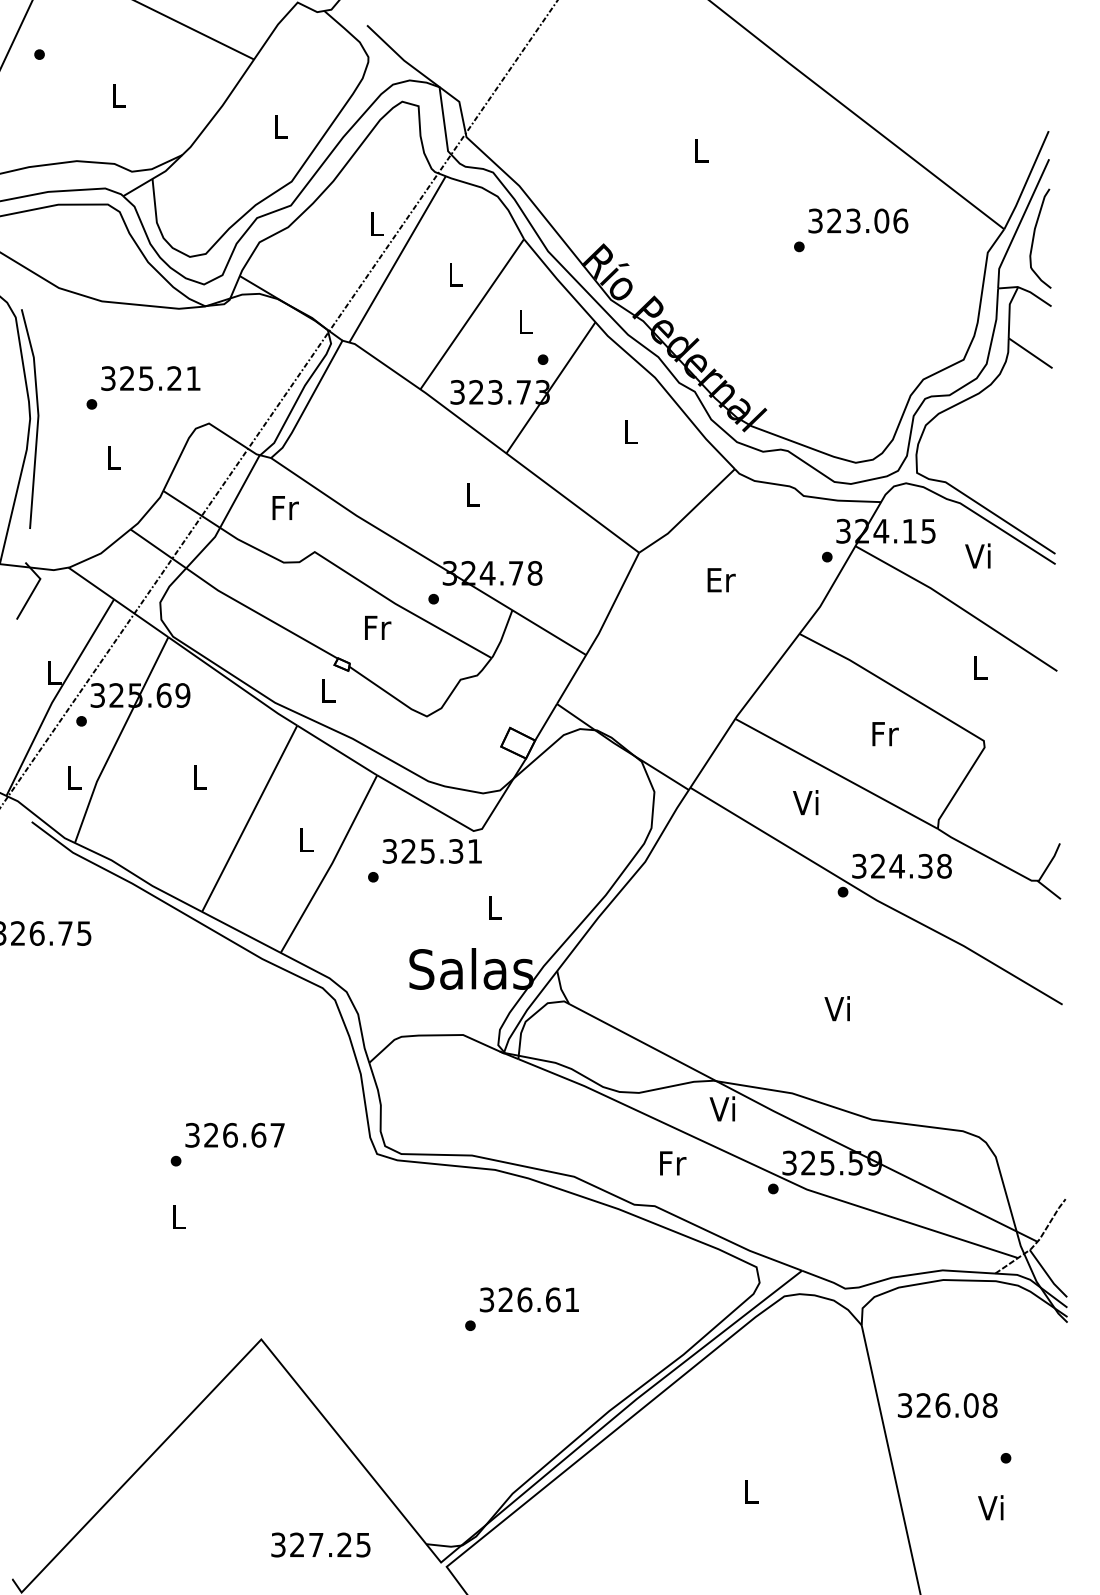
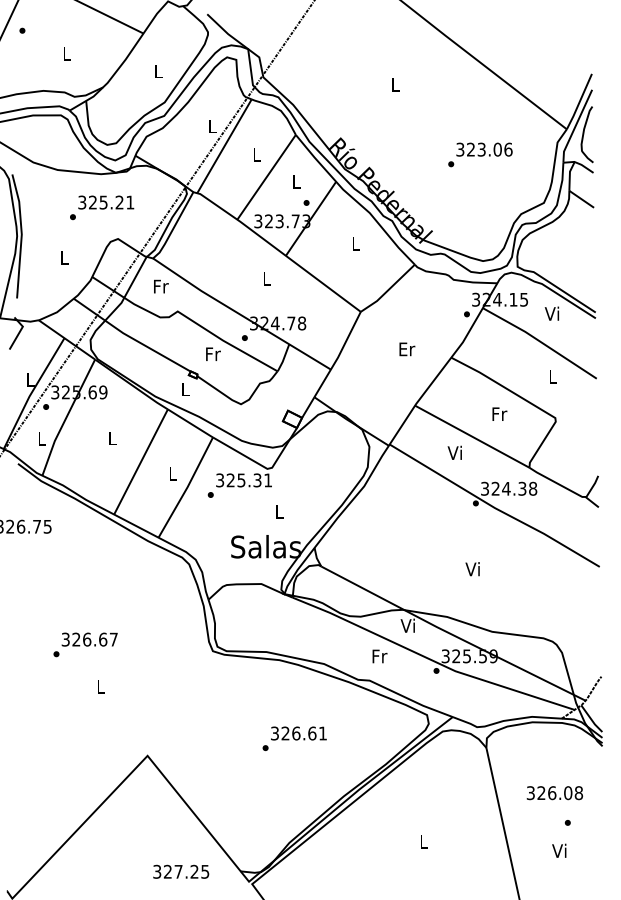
text: (851, 229) -> (480, 154), moved
text: (144, 387) -> (102, 207), moved
text: (721, 580) -> (407, 349), moved
text: (227, 1143) -> (85, 644), moved
text: (946, 1406) -> (554, 793), moved

